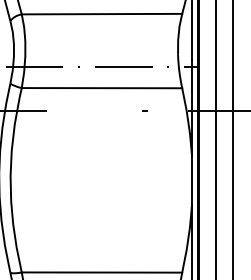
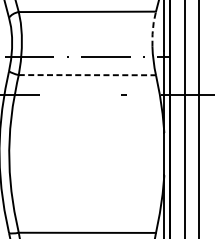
line: (178, 34) -> (152, 29), solid -> dashed
line: (102, 88) -> (87, 75), solid -> dashed

